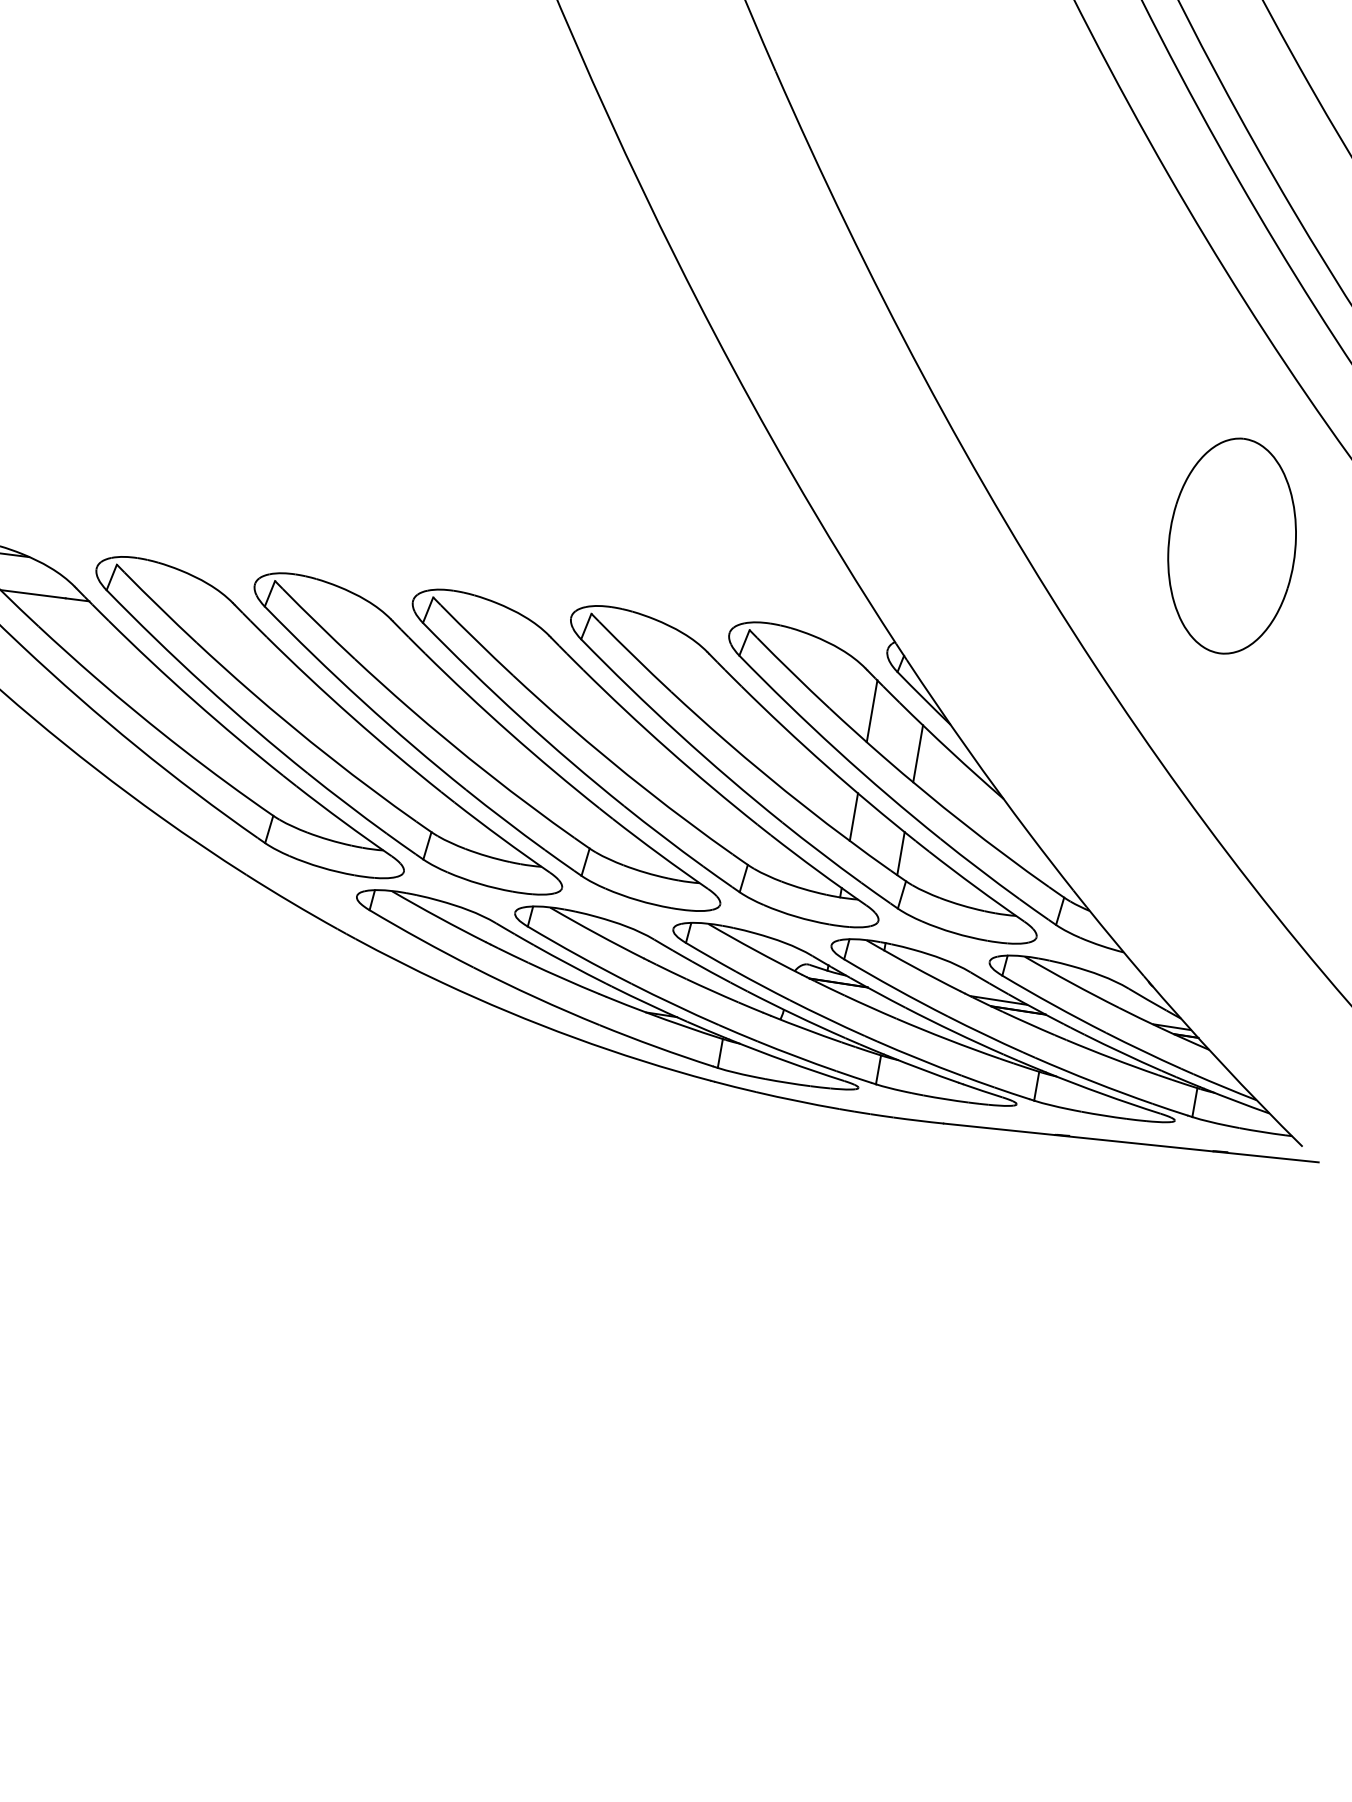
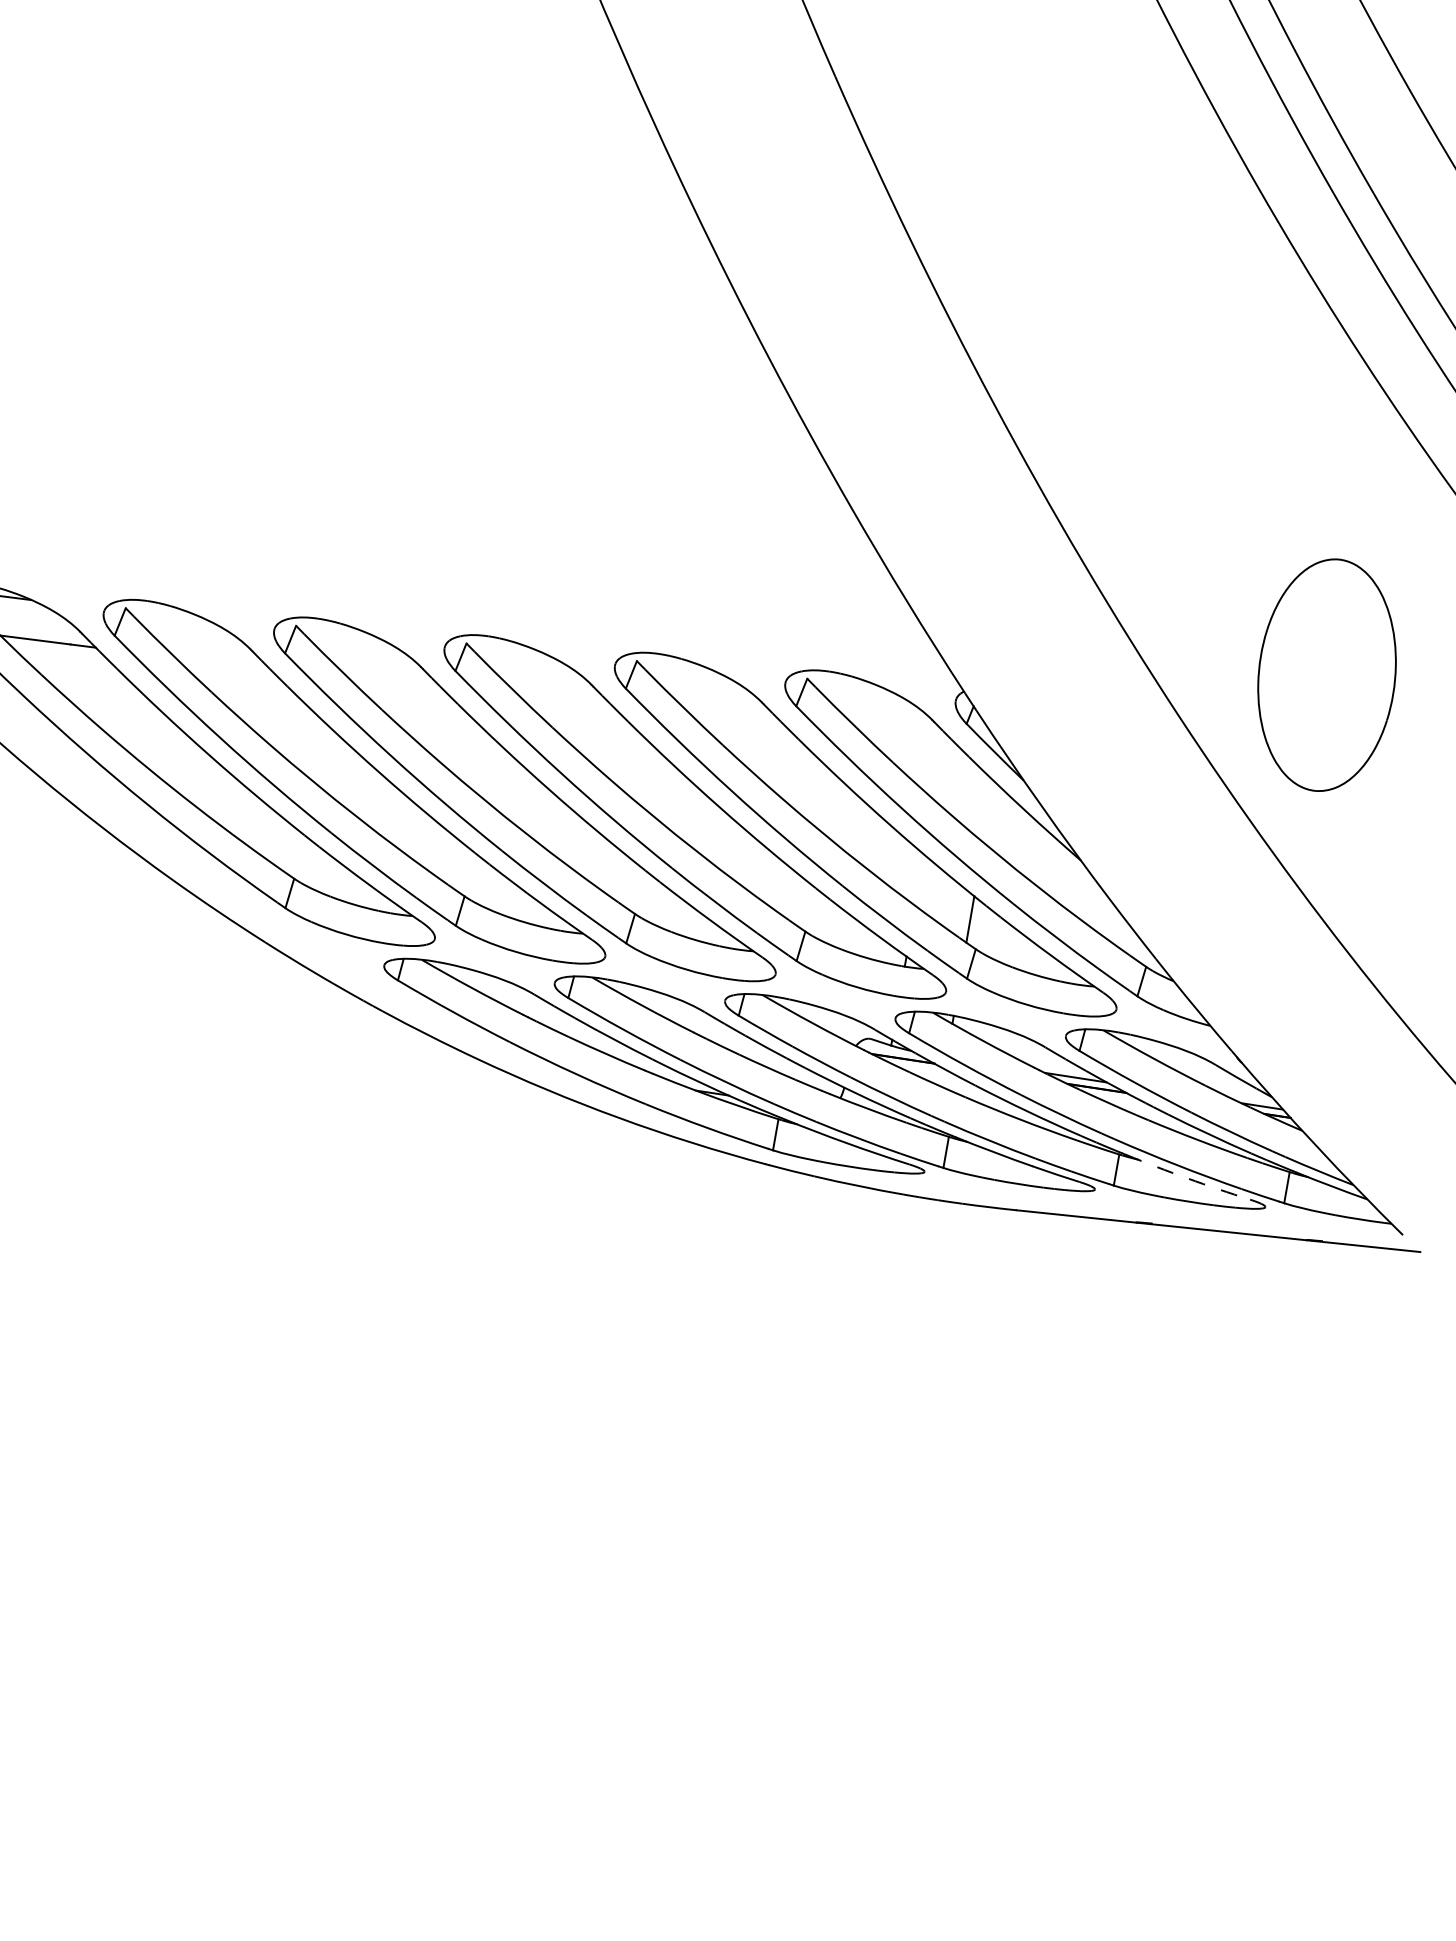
part: (1231, 545) -> (1326, 674), moved
line: (871, 710) -> (938, 765), removed
line: (917, 753) -> (988, 811), removed
line: (853, 816) -> (919, 879), removed
arc: (1102, 1094) -> (1187, 1178), solid -> dashed

